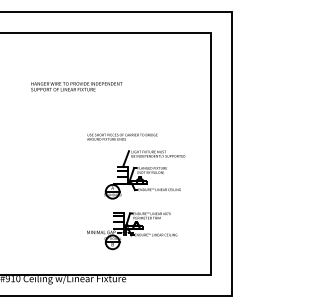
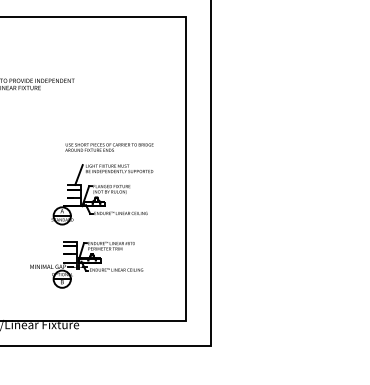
text: (122, 136) -> (109, 146), moved

